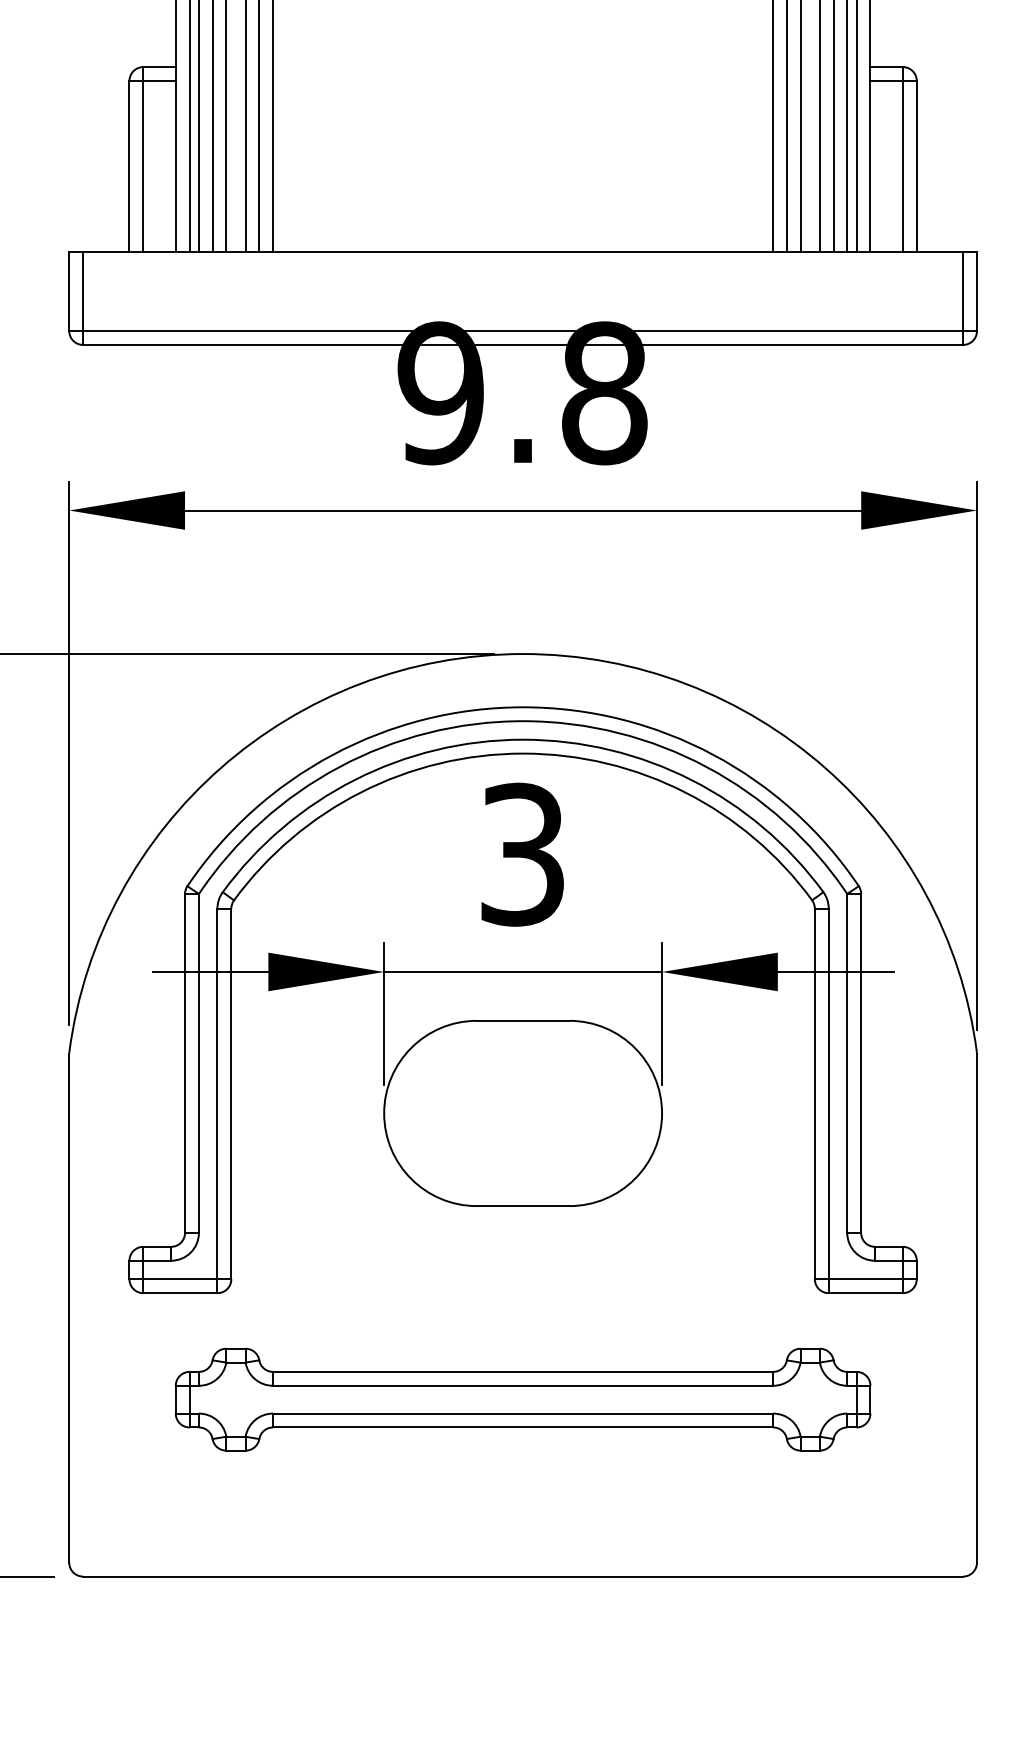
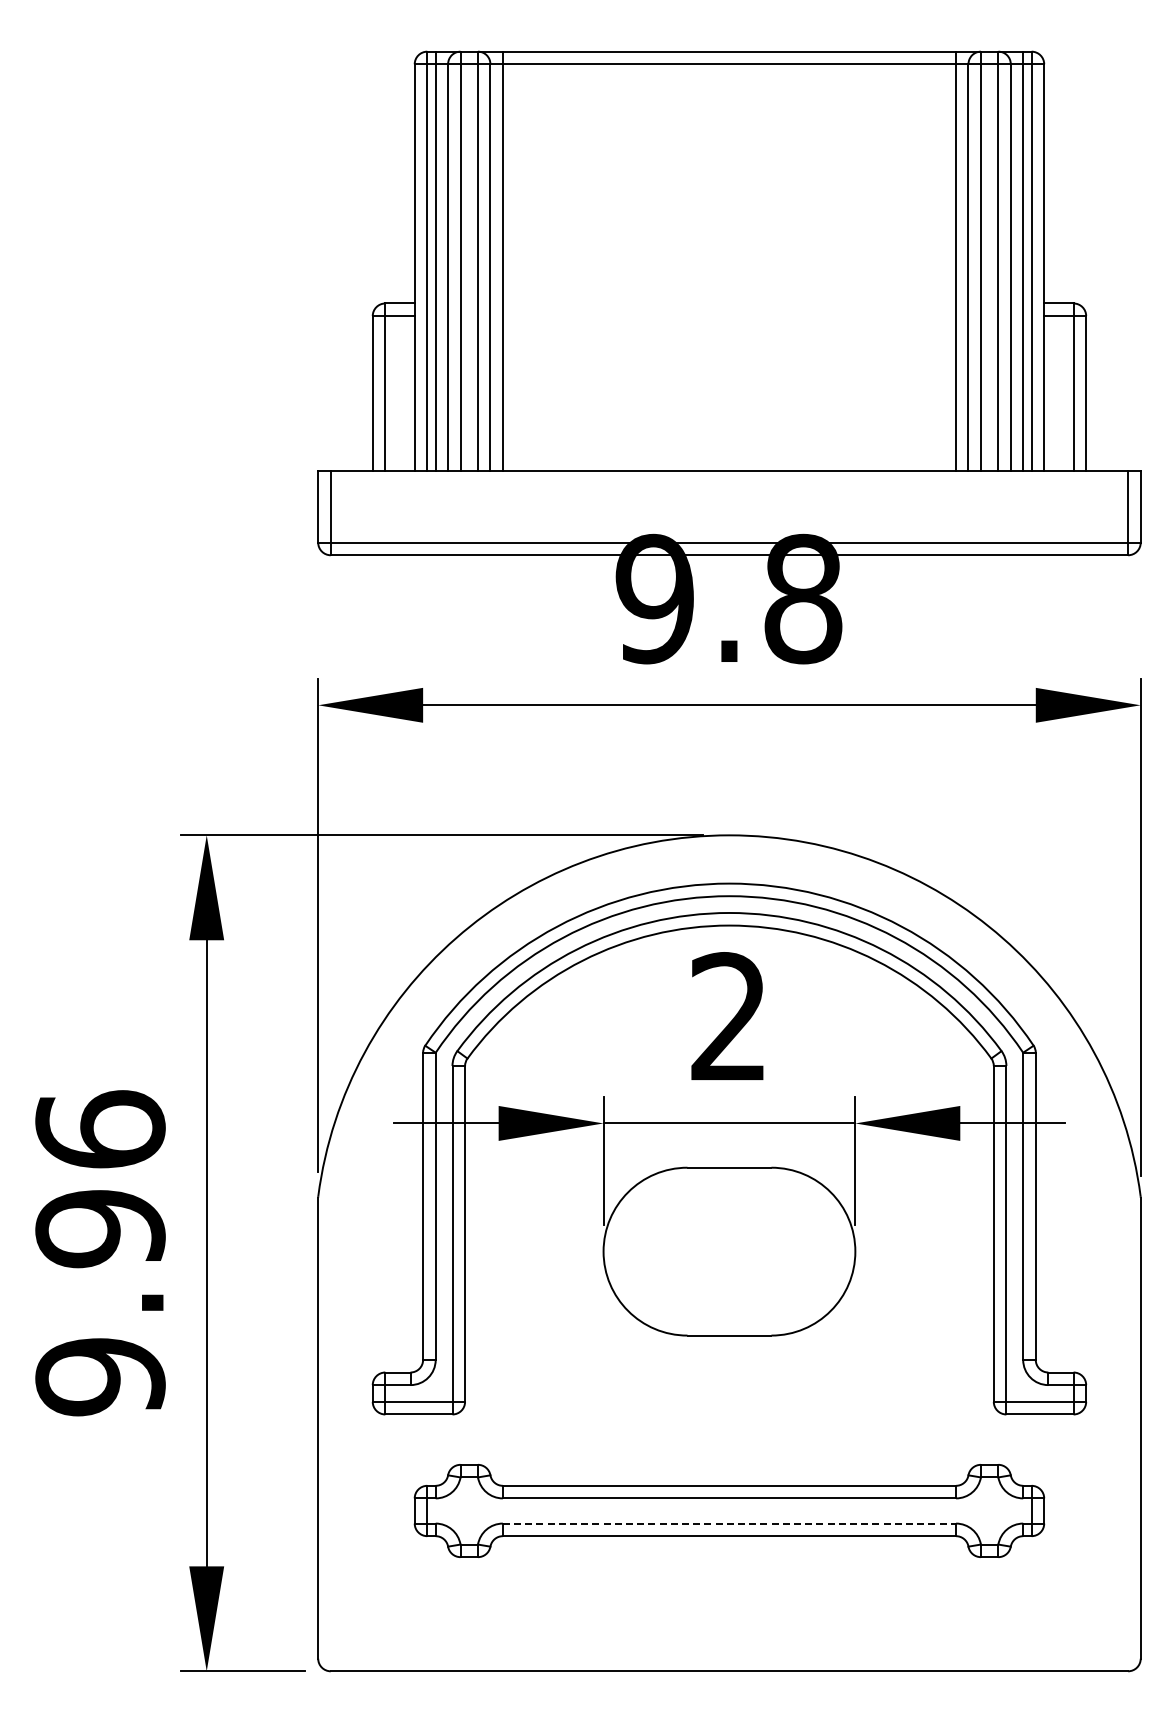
text: (522, 855) -> (728, 1017), 3 -> 2
line: (523, 1413) -> (729, 1523), solid -> dashed

